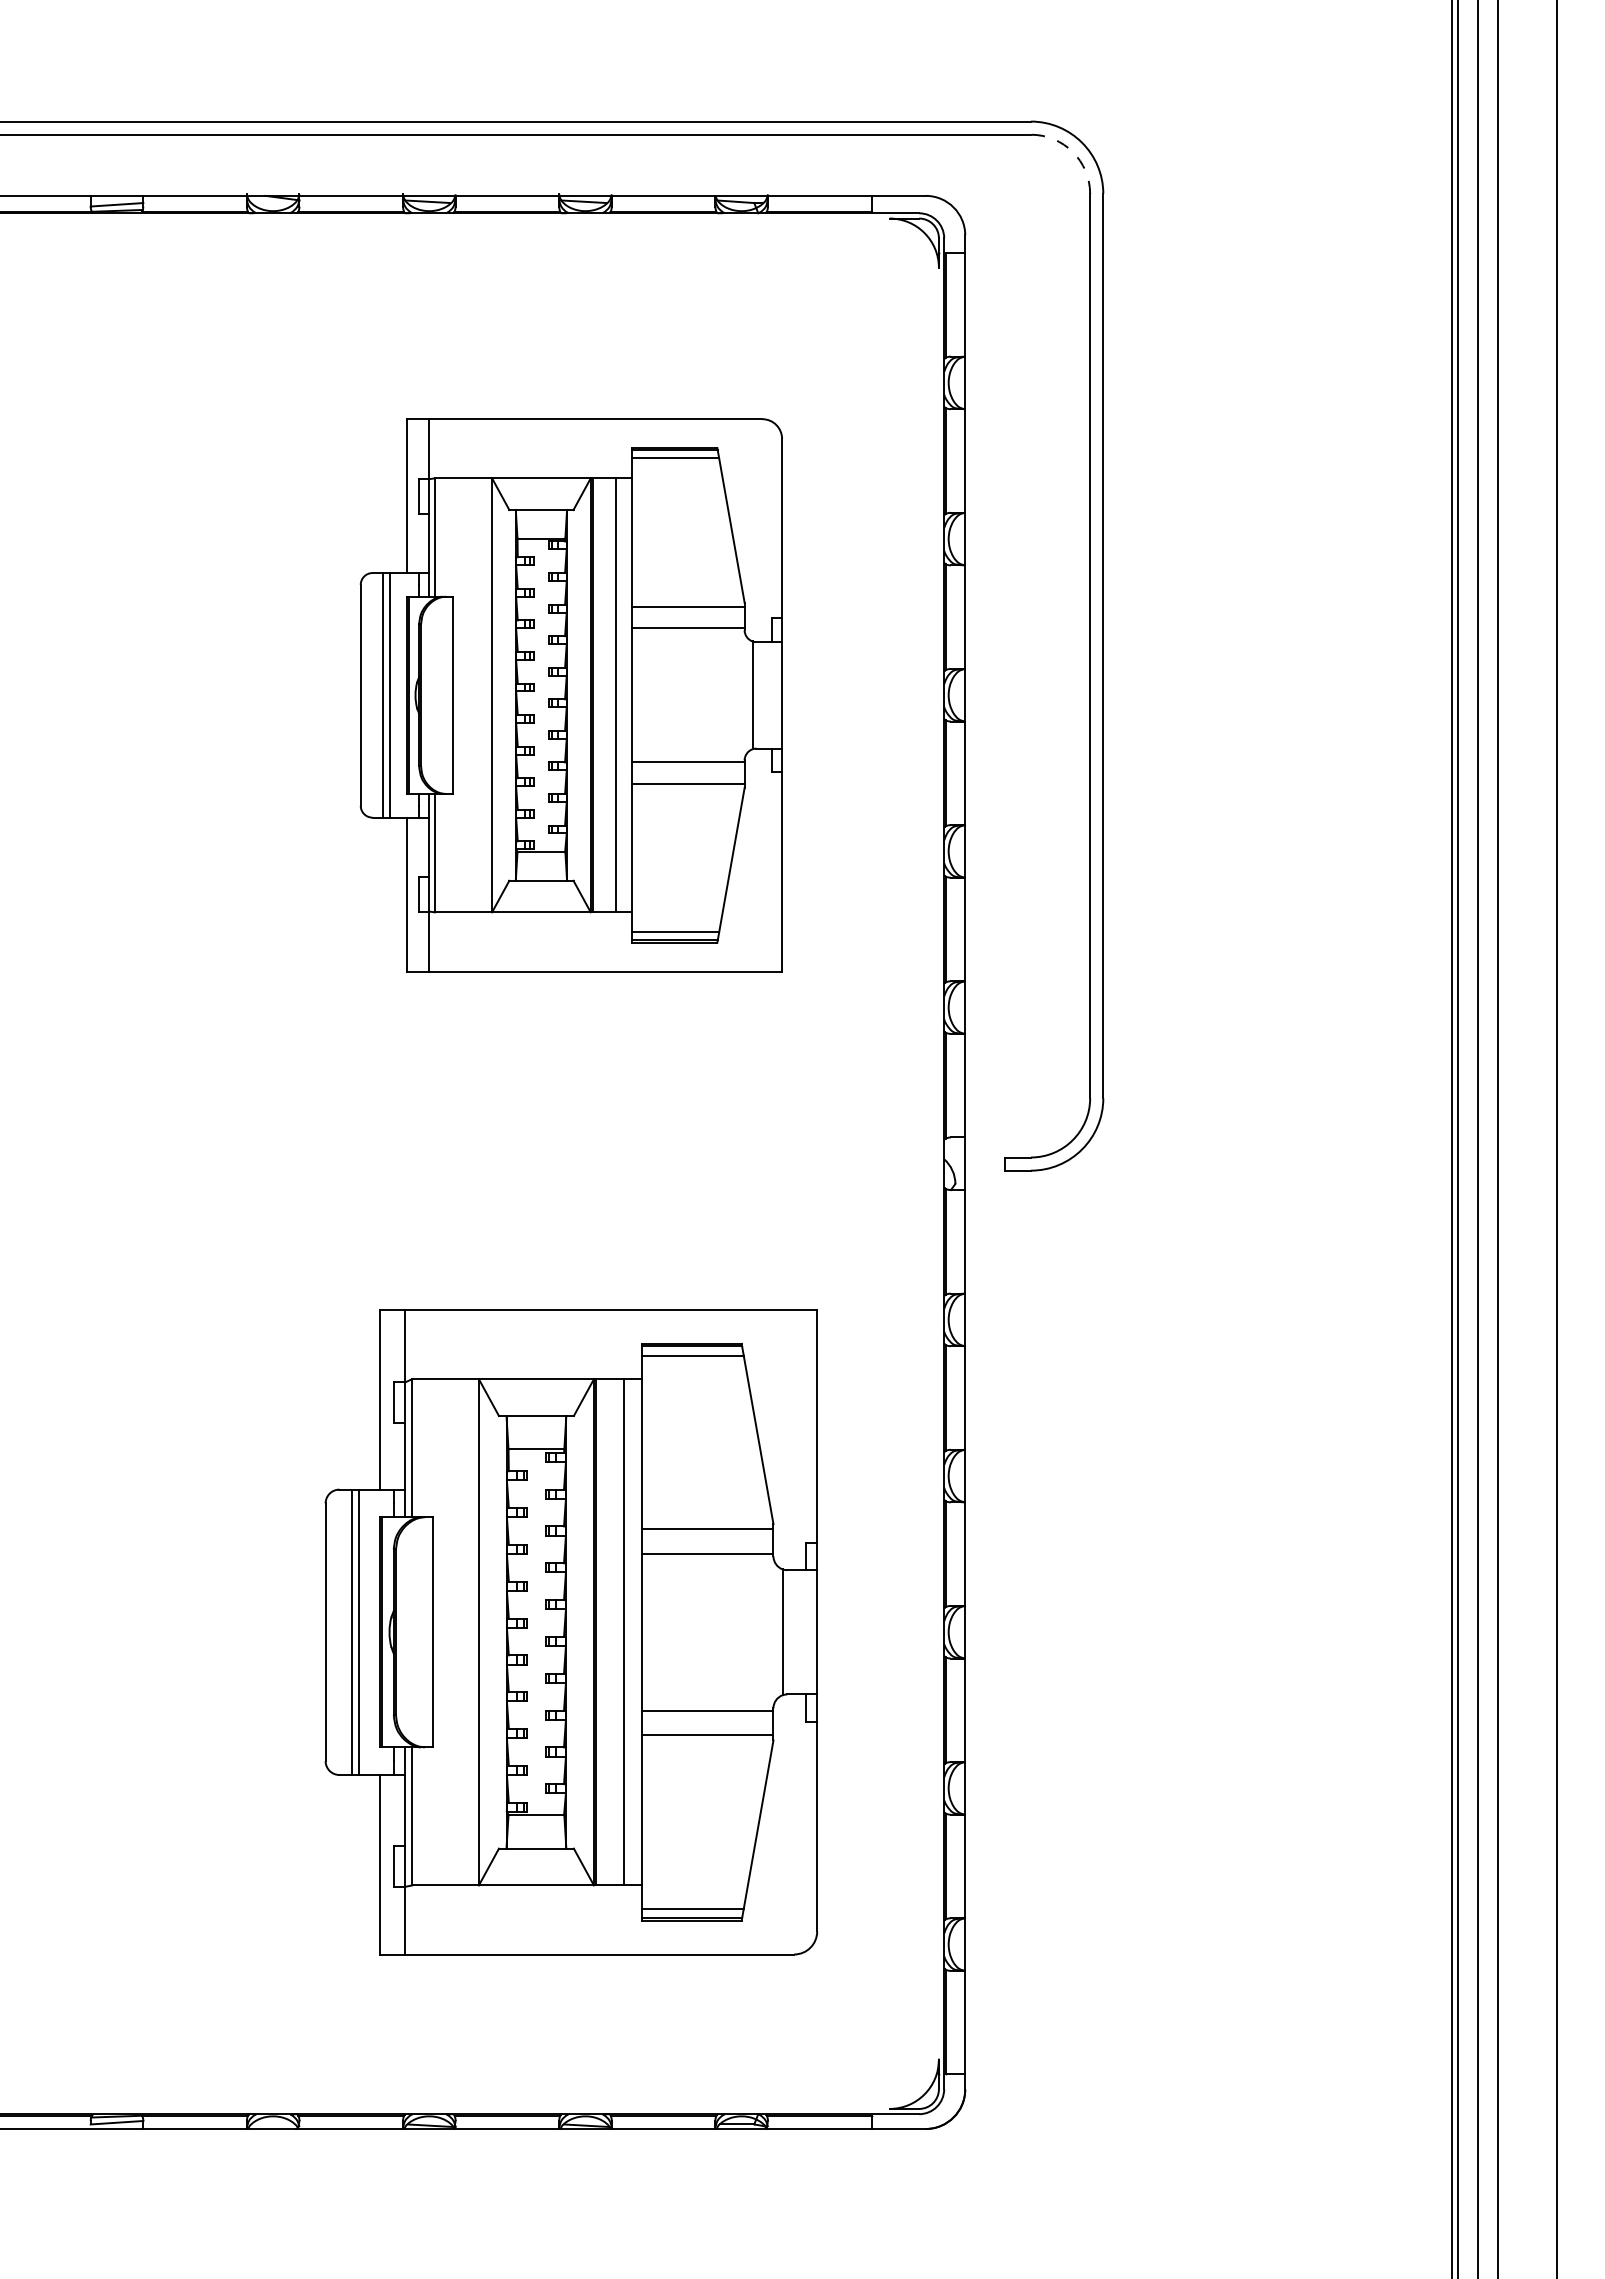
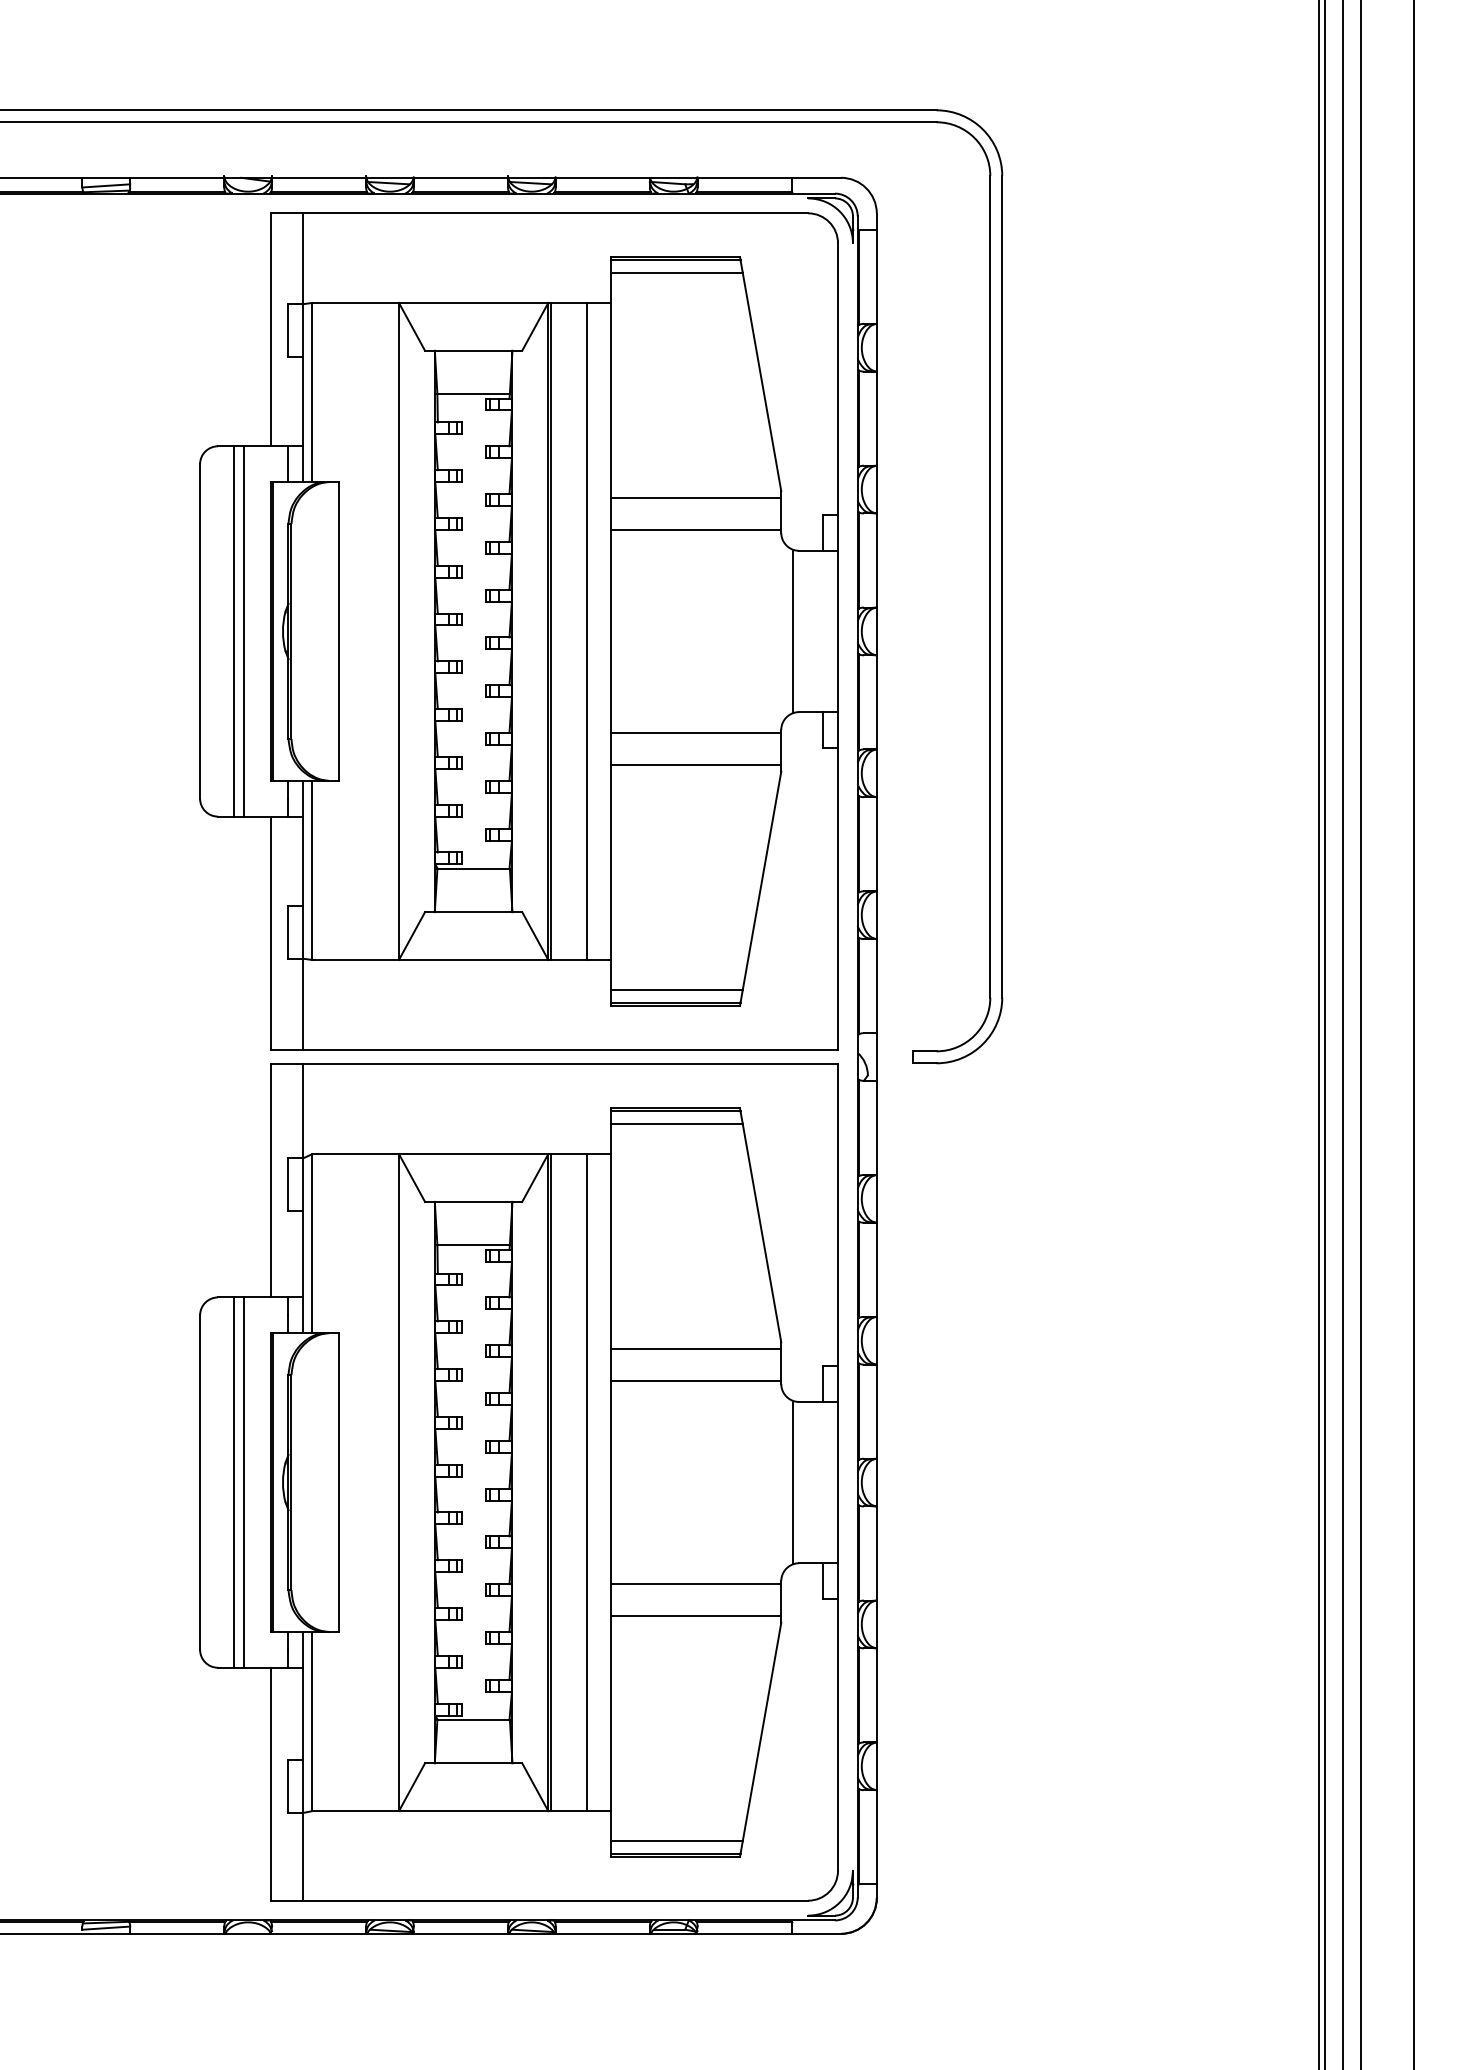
arc: (1072, 152) -> (974, 138), dashed -> solid
part: (571, 695) -> (519, 631), size x1.67
part: (571, 1632) -> (519, 1482), size x1.43

